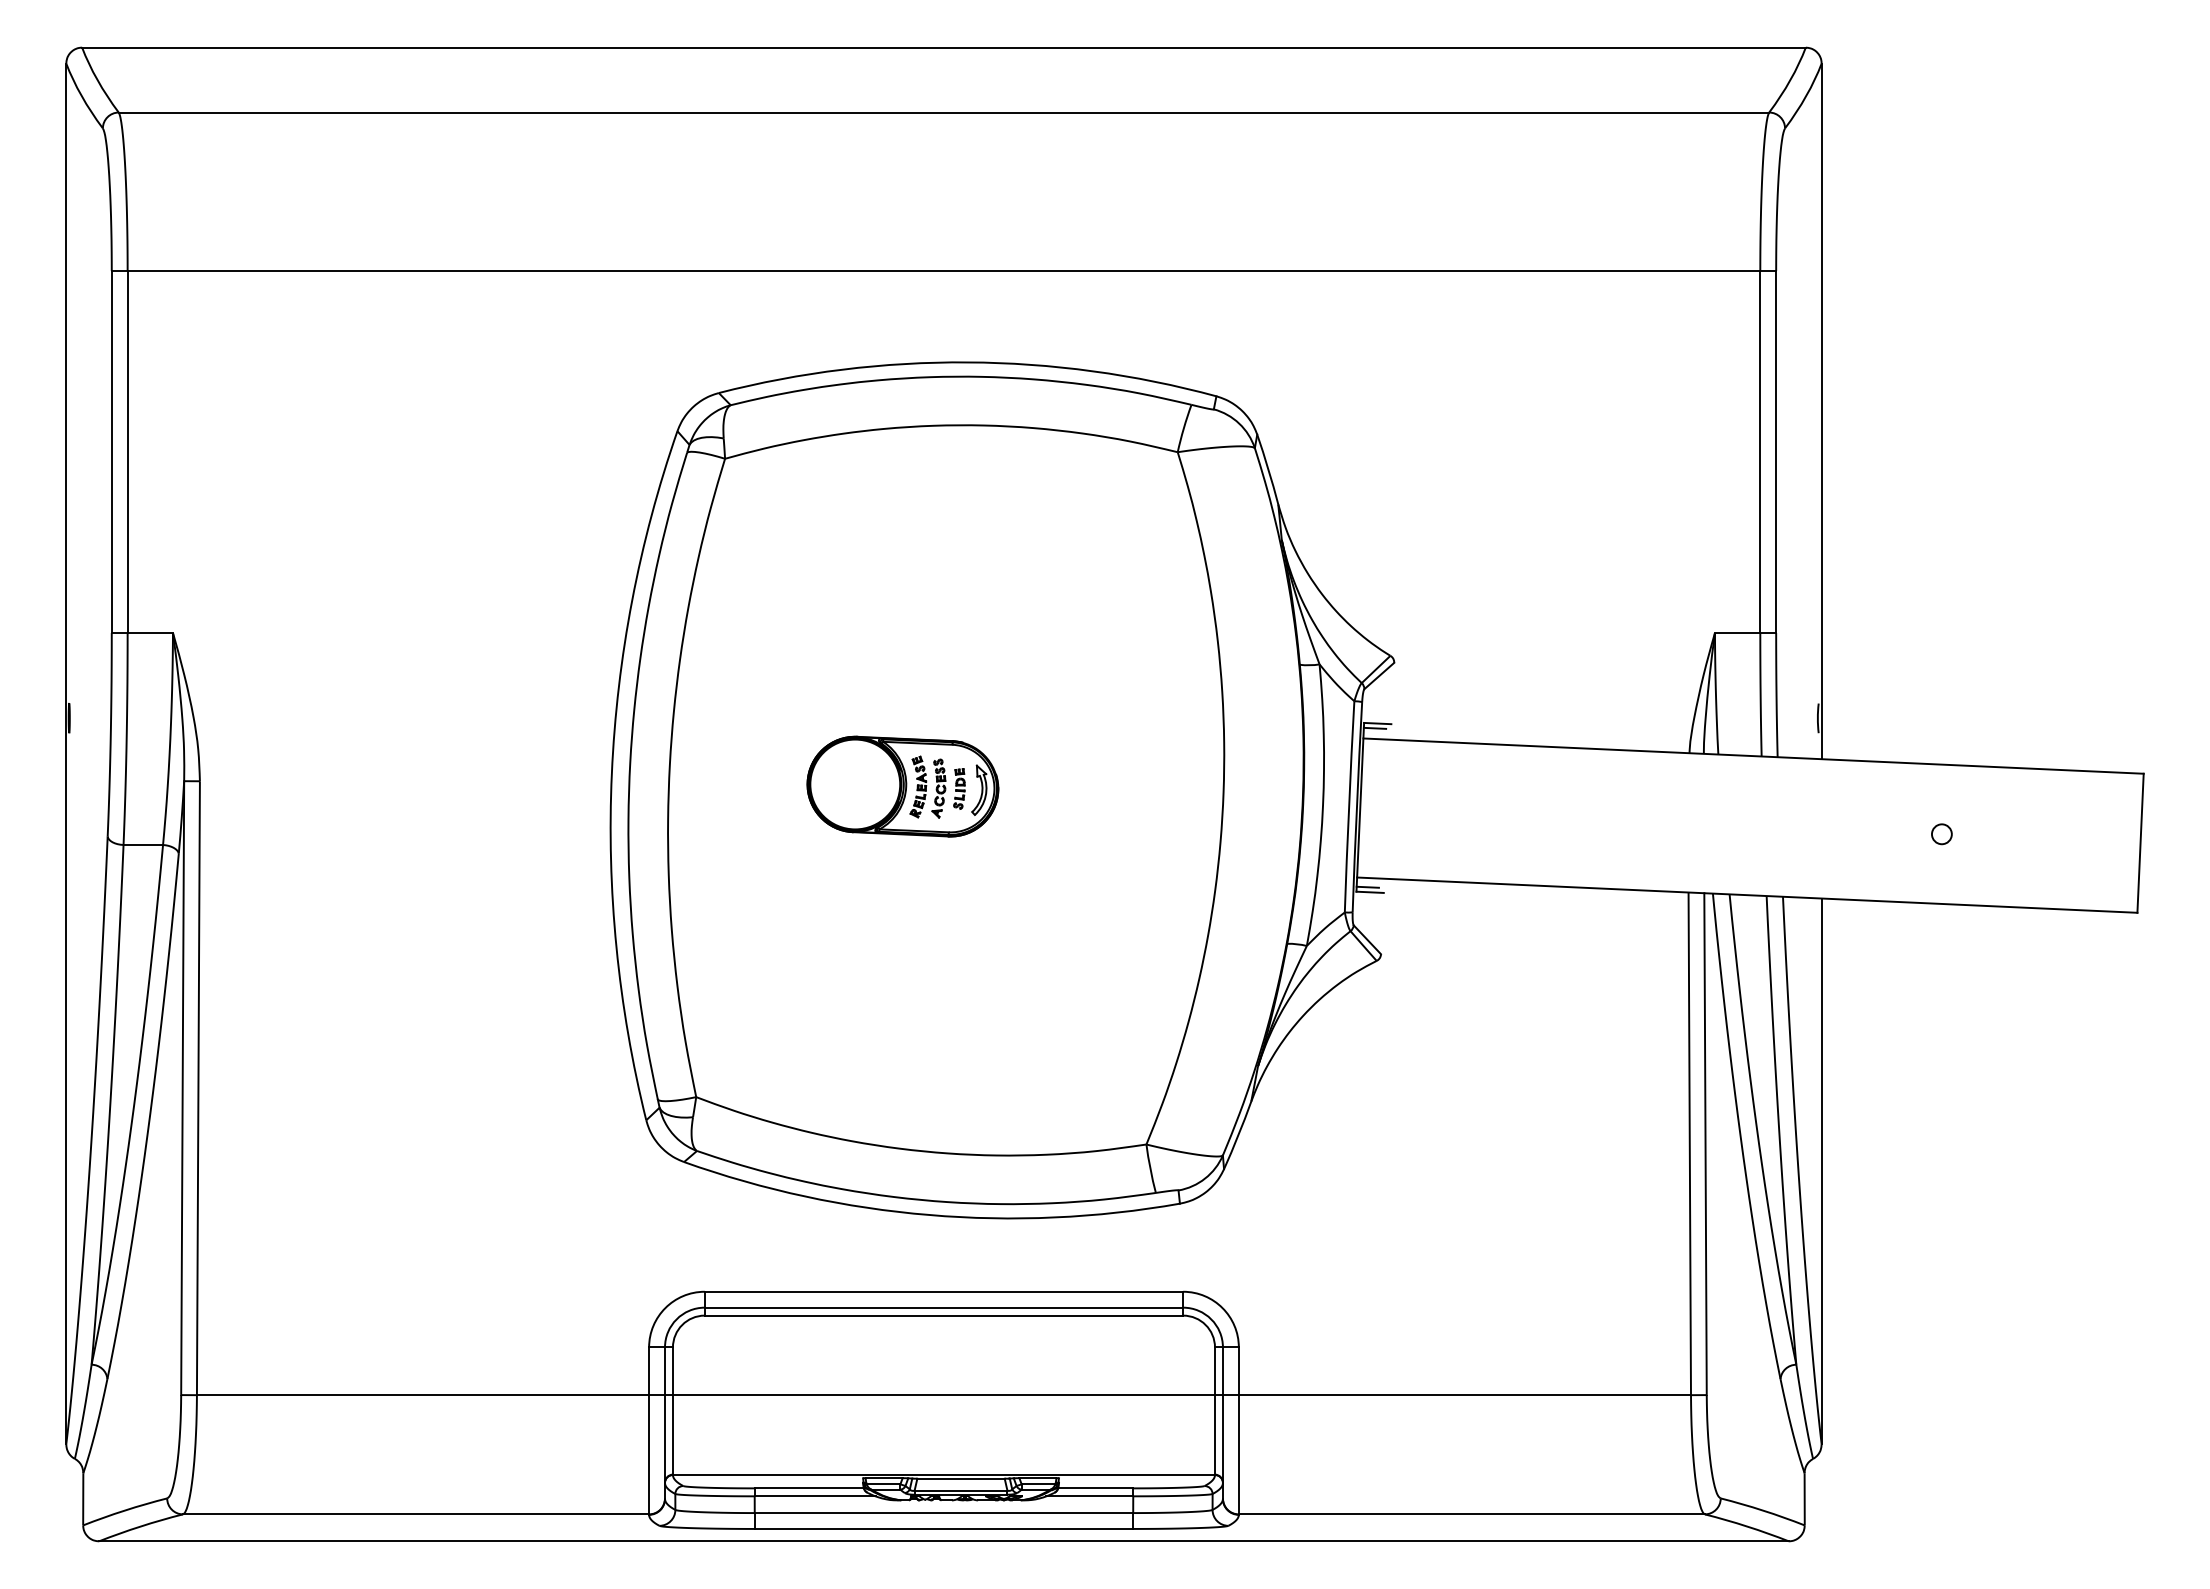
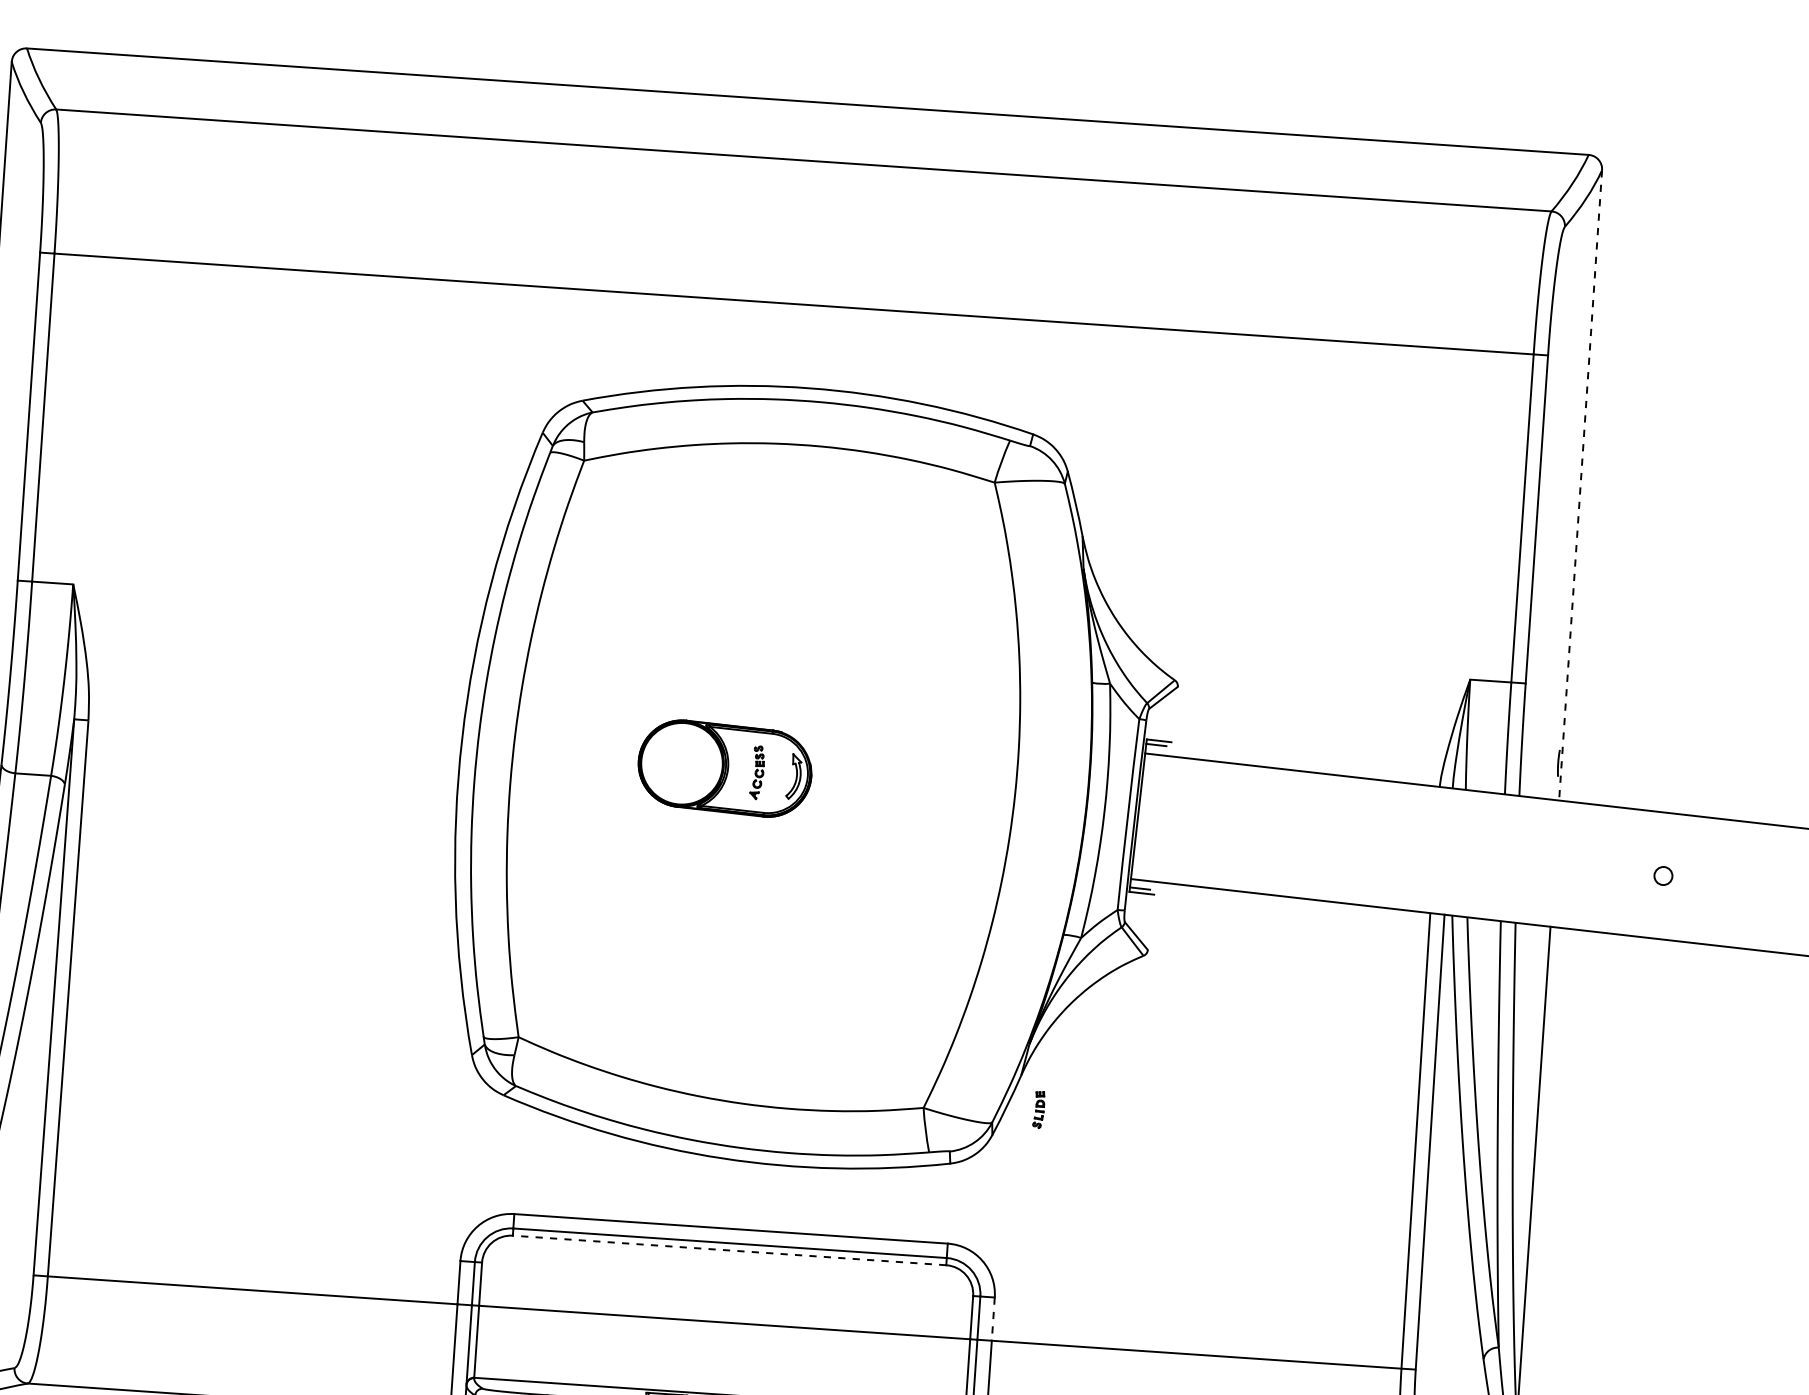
line: (1821, 411) -> (1580, 485), solid -> dashed
part: (918, 786) -> (739, 769), removed
part: (959, 788) -> (1039, 1109), moved
line: (943, 1315) -> (729, 1250), solid -> dashed
line: (1238, 1371) -> (992, 1319), solid -> dashed

